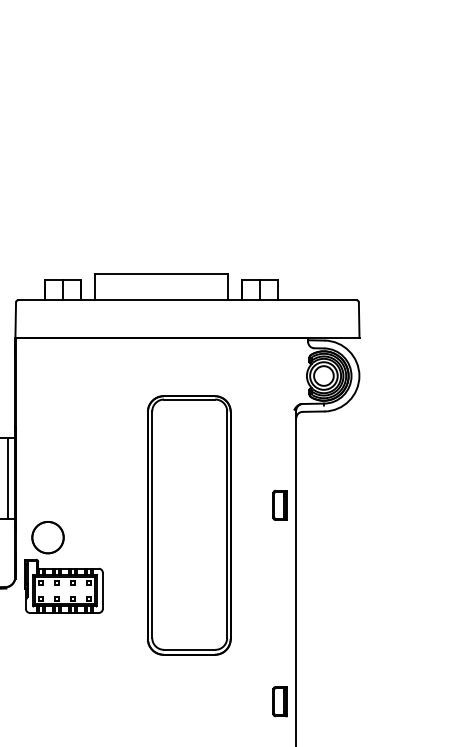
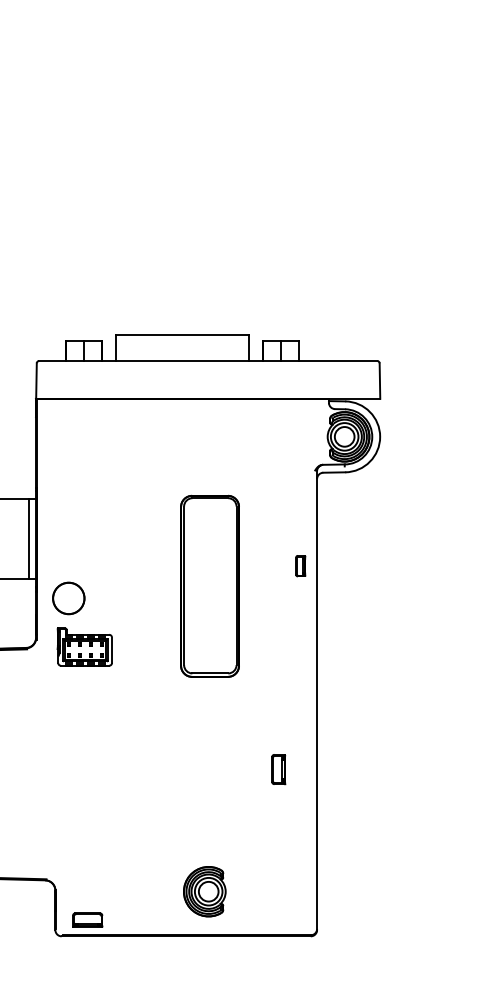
part: (279, 504) -> (300, 565), size x0.7
part: (188, 525) -> (209, 586), size x0.7
part: (63, 585) -> (84, 646), size x0.7
part: (279, 701) -> (278, 769), moved

